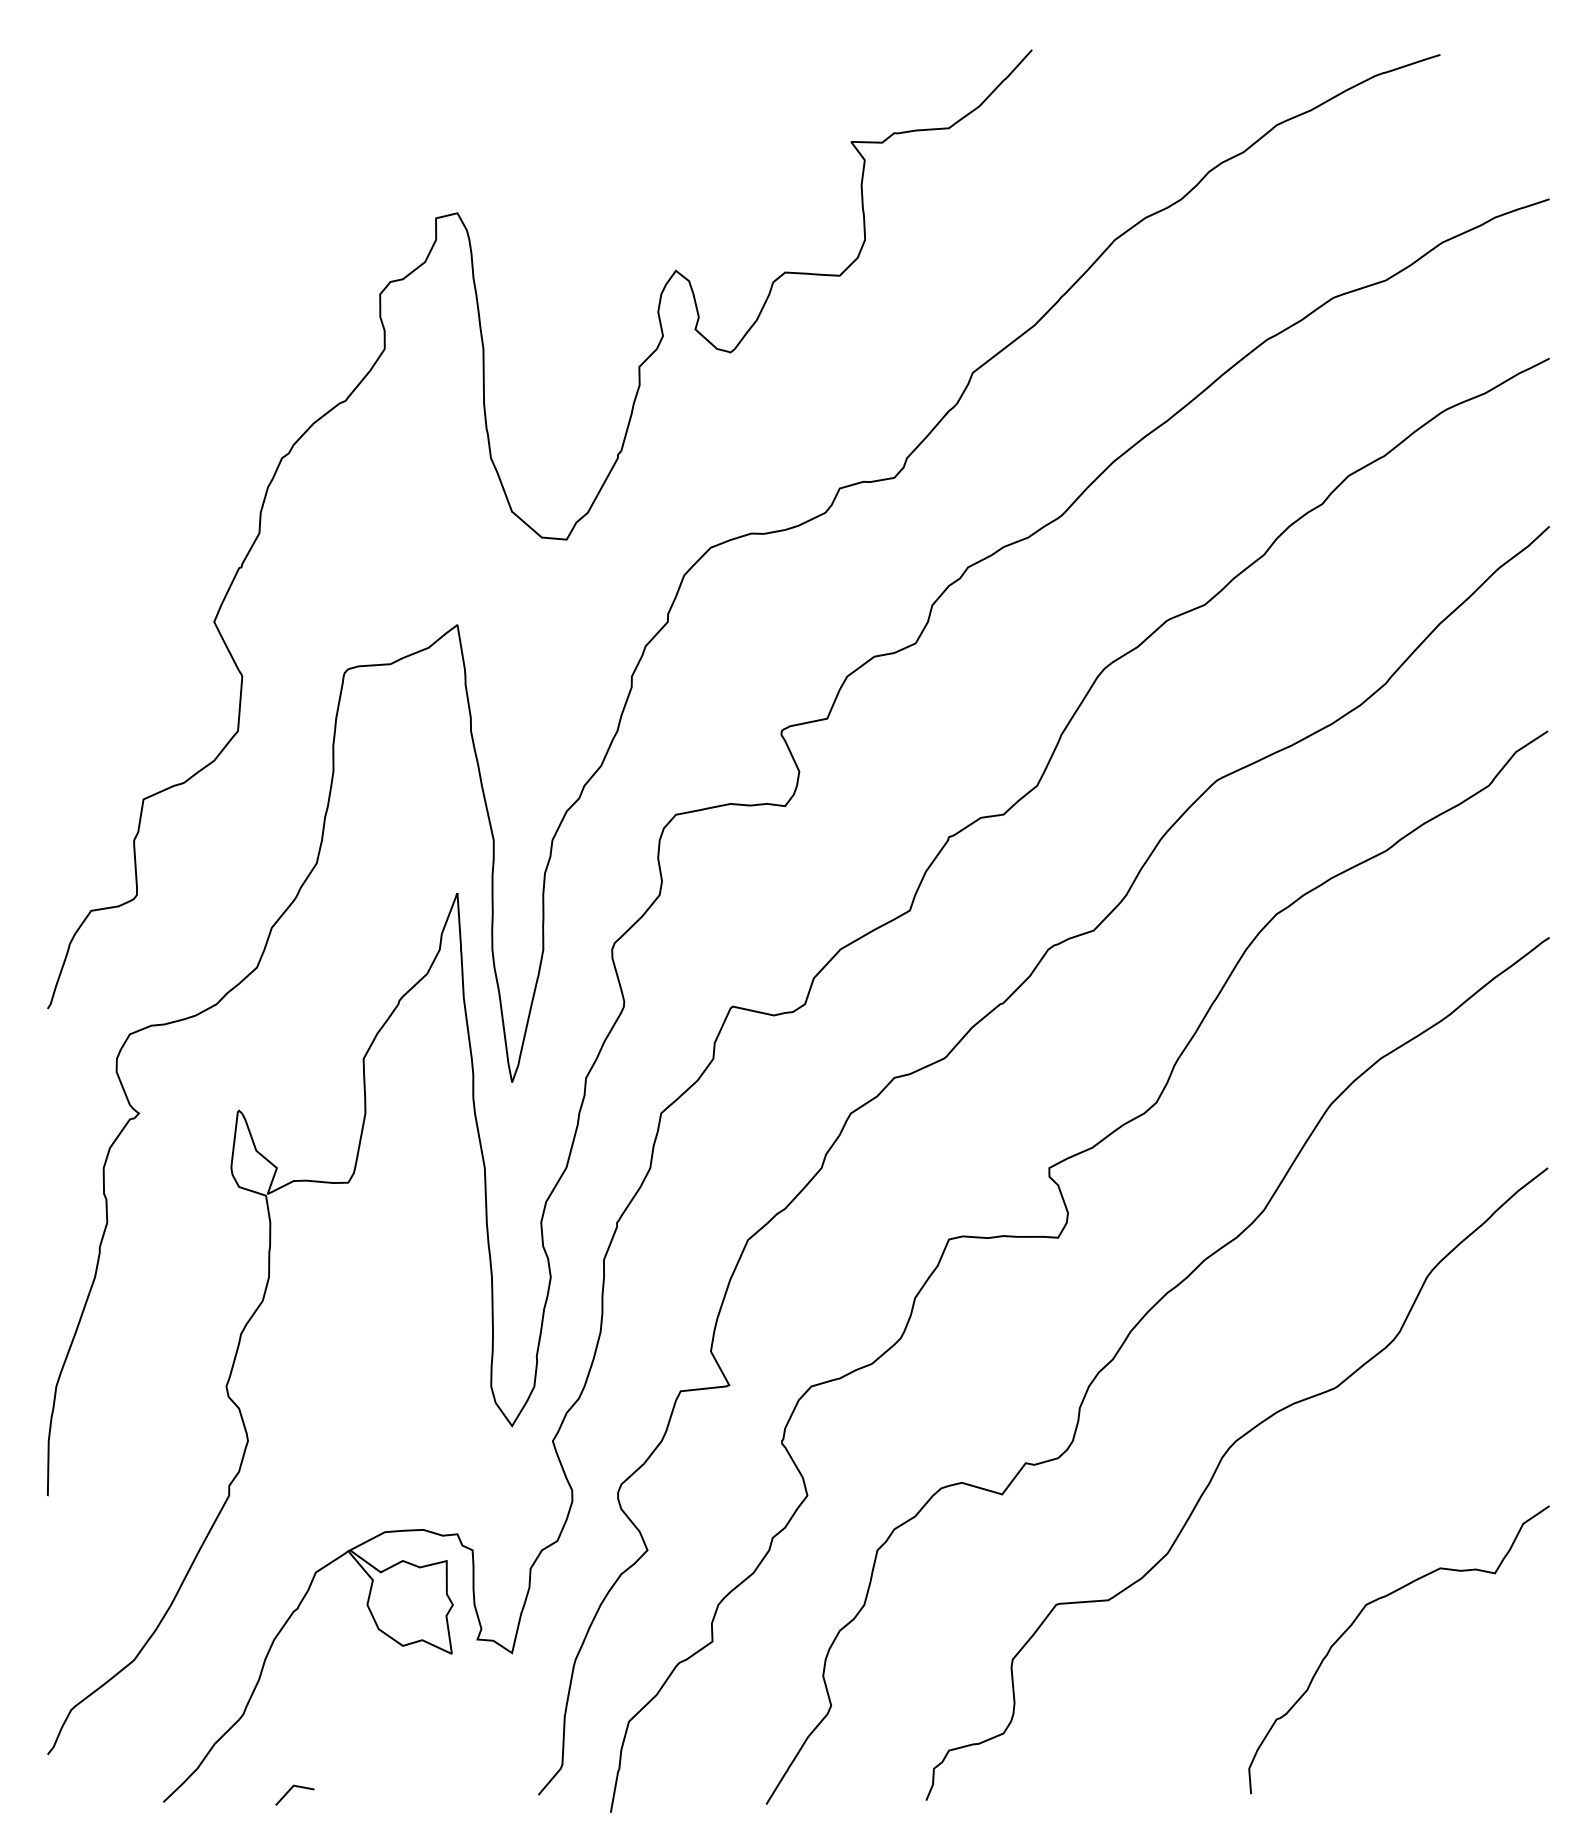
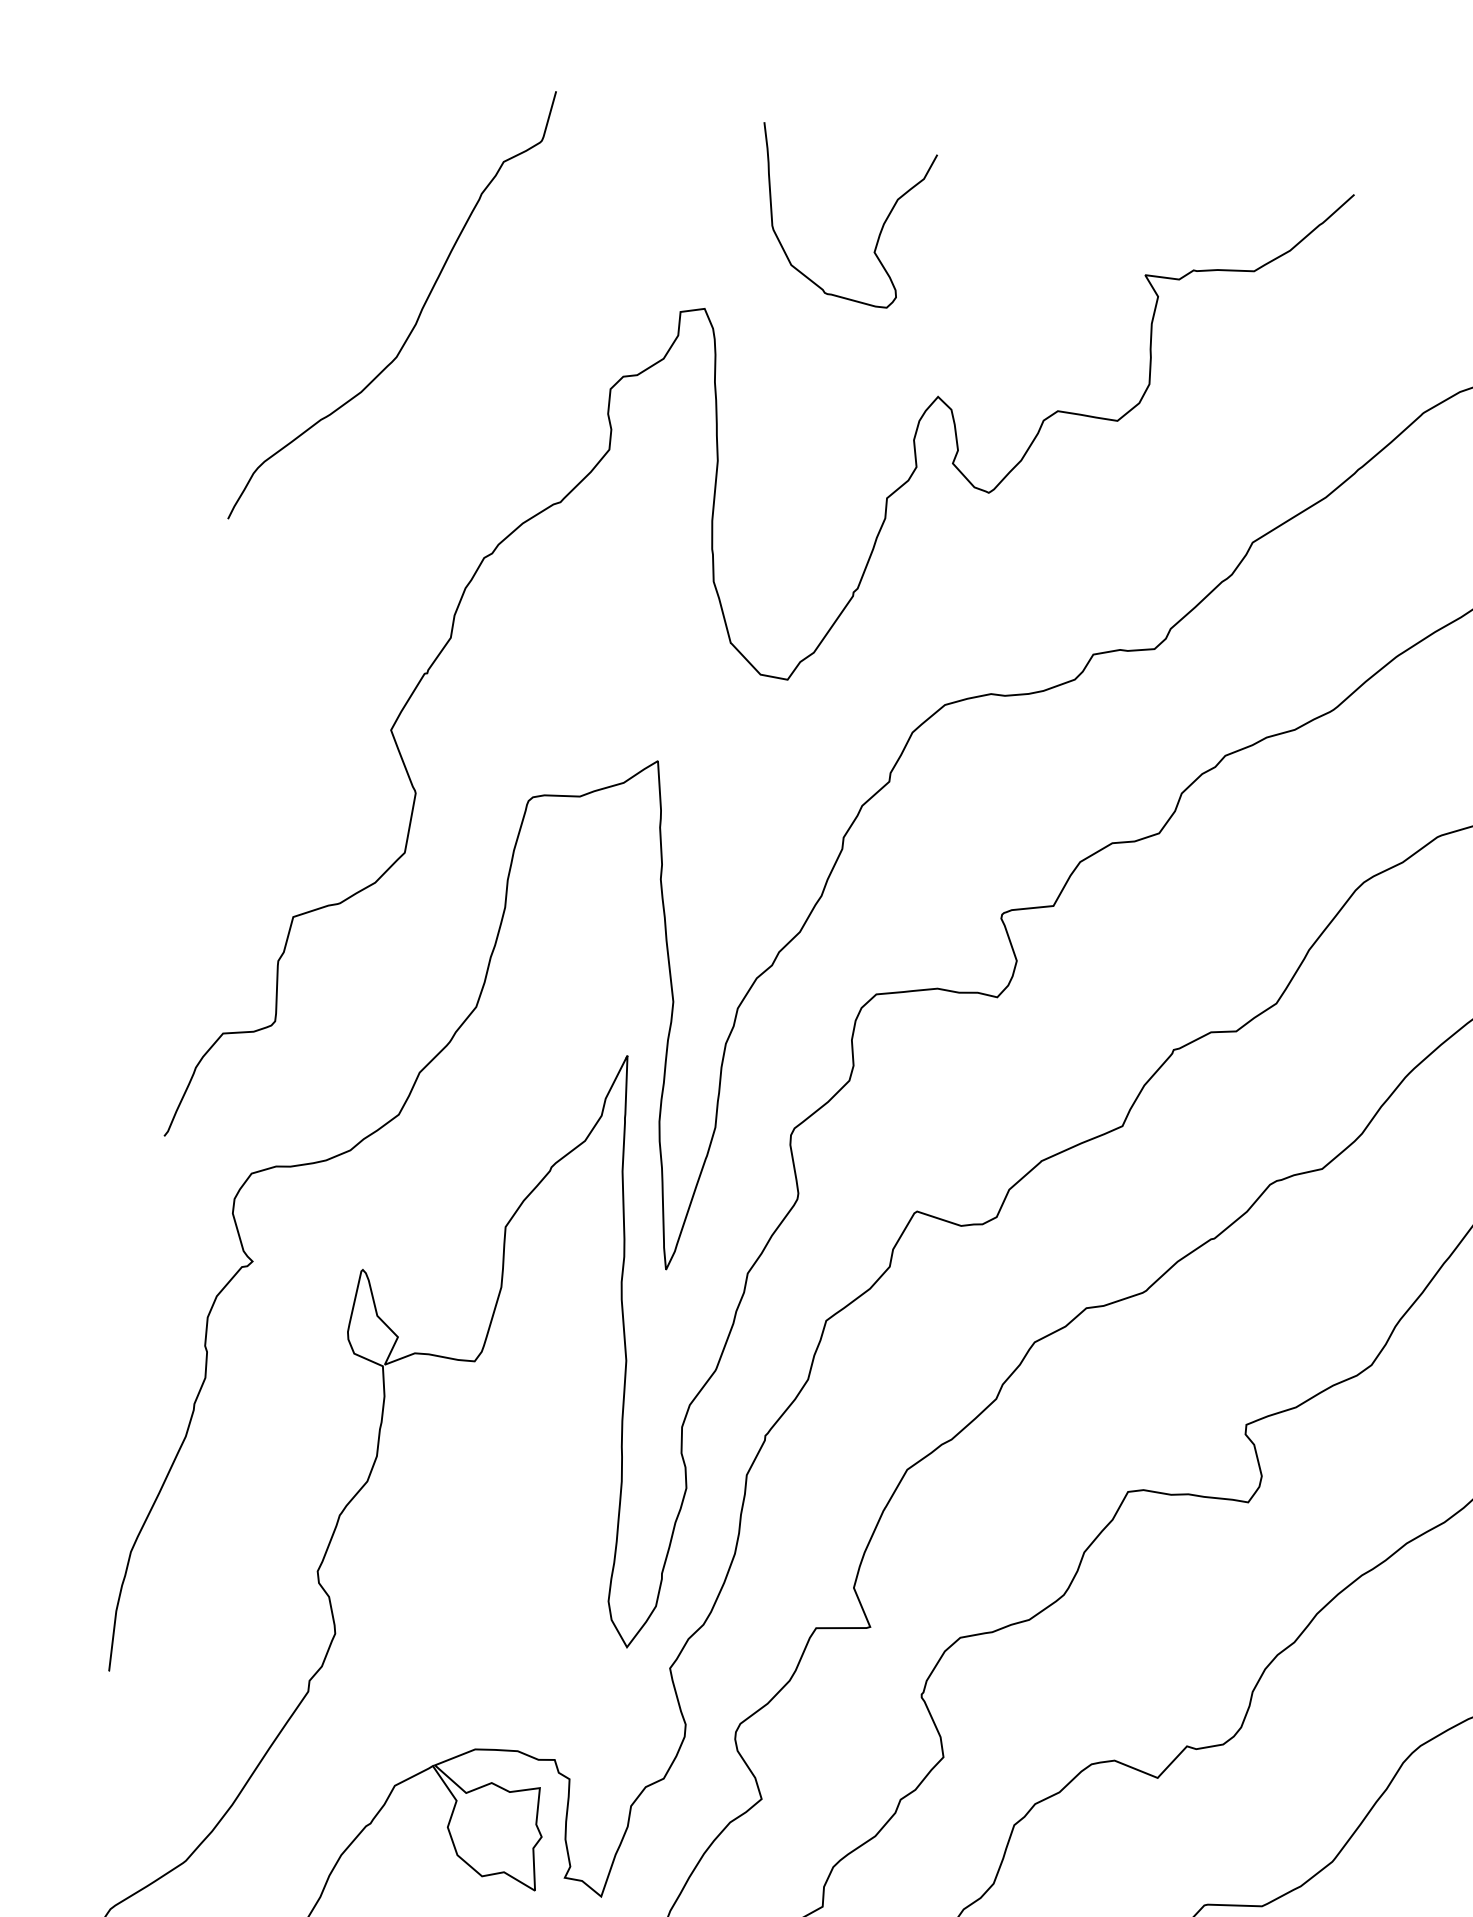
curve: (608, 125) -> (880, 229), added
curve: (199, 247) -> (417, 317), added

